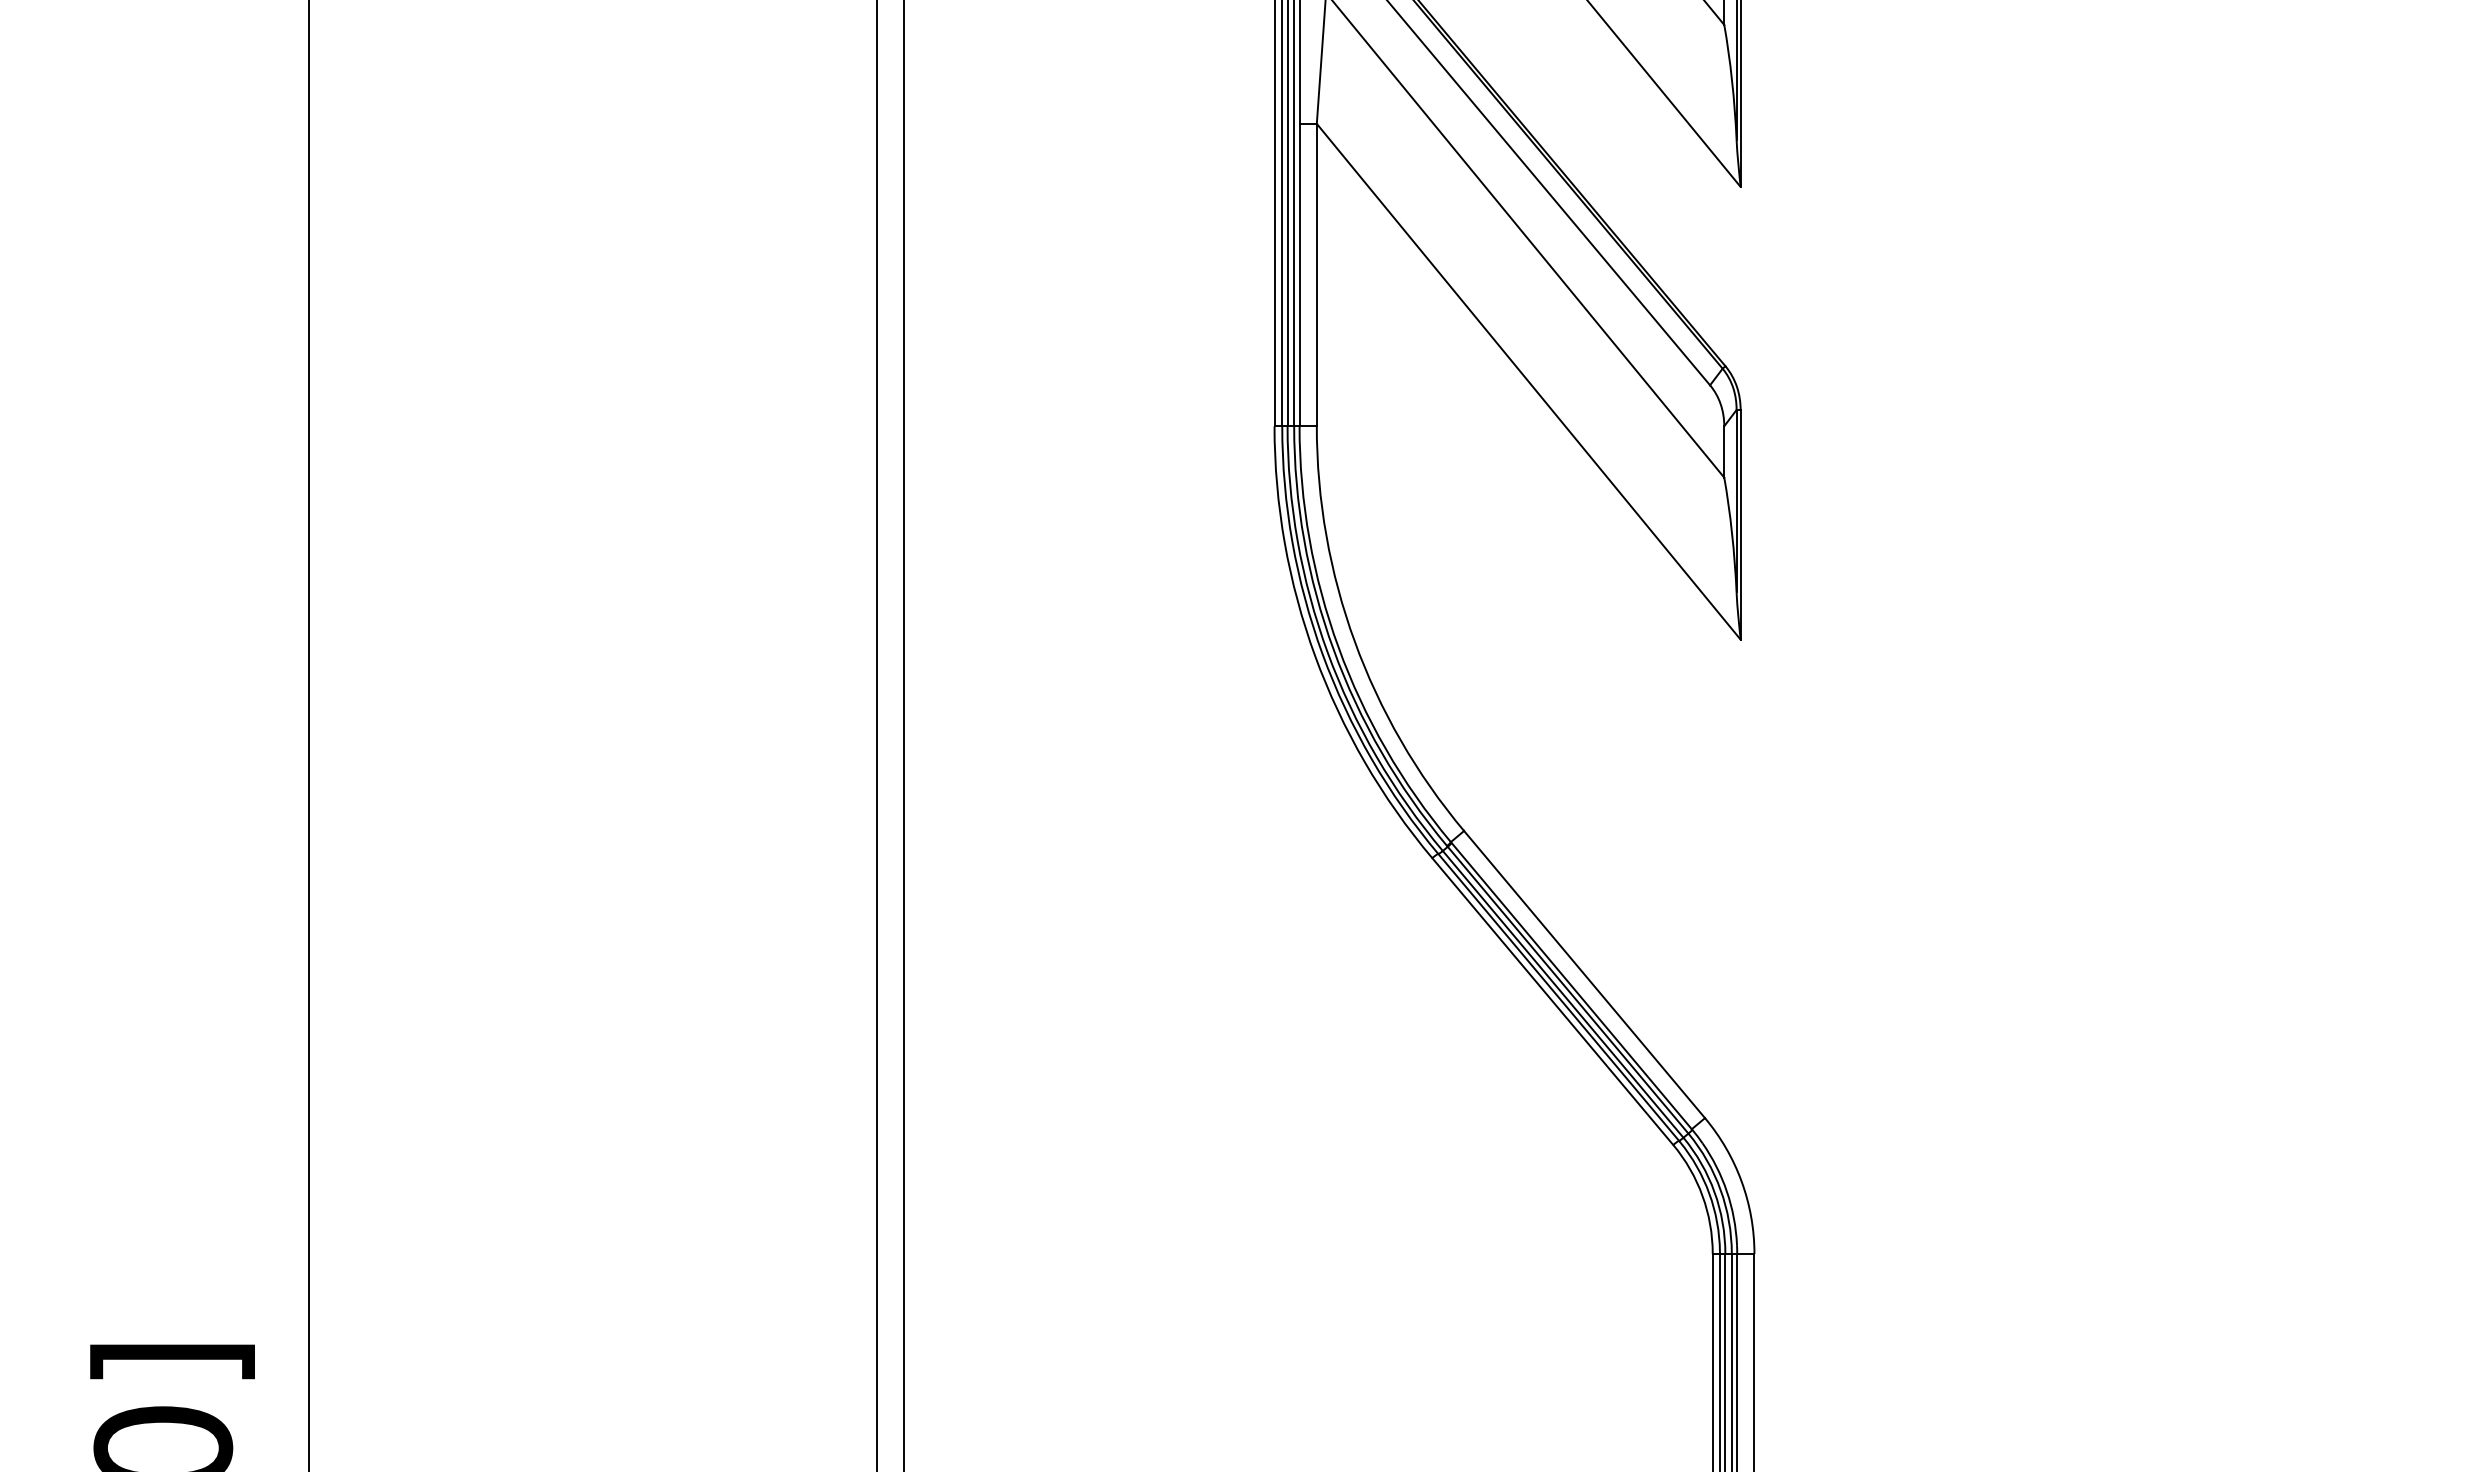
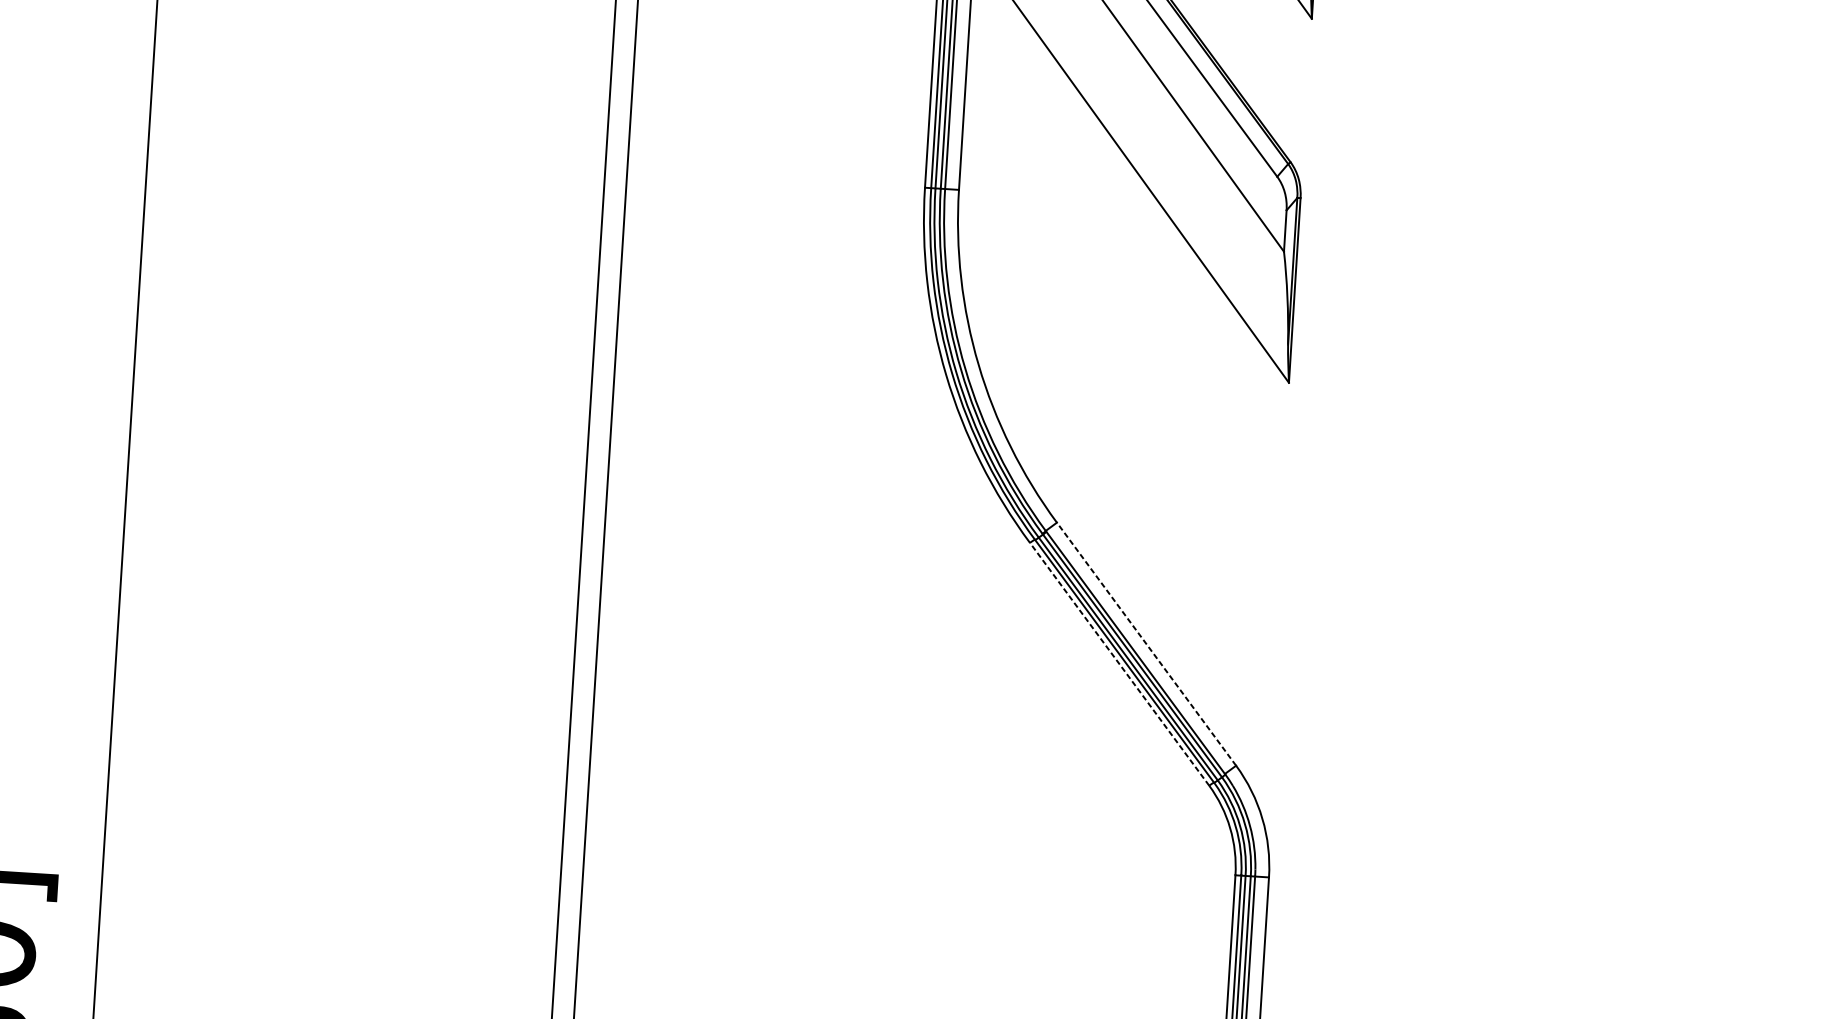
line: (1584, 974) -> (1146, 644), solid -> dashed
line: (1552, 1001) -> (1119, 664), solid -> dashed

